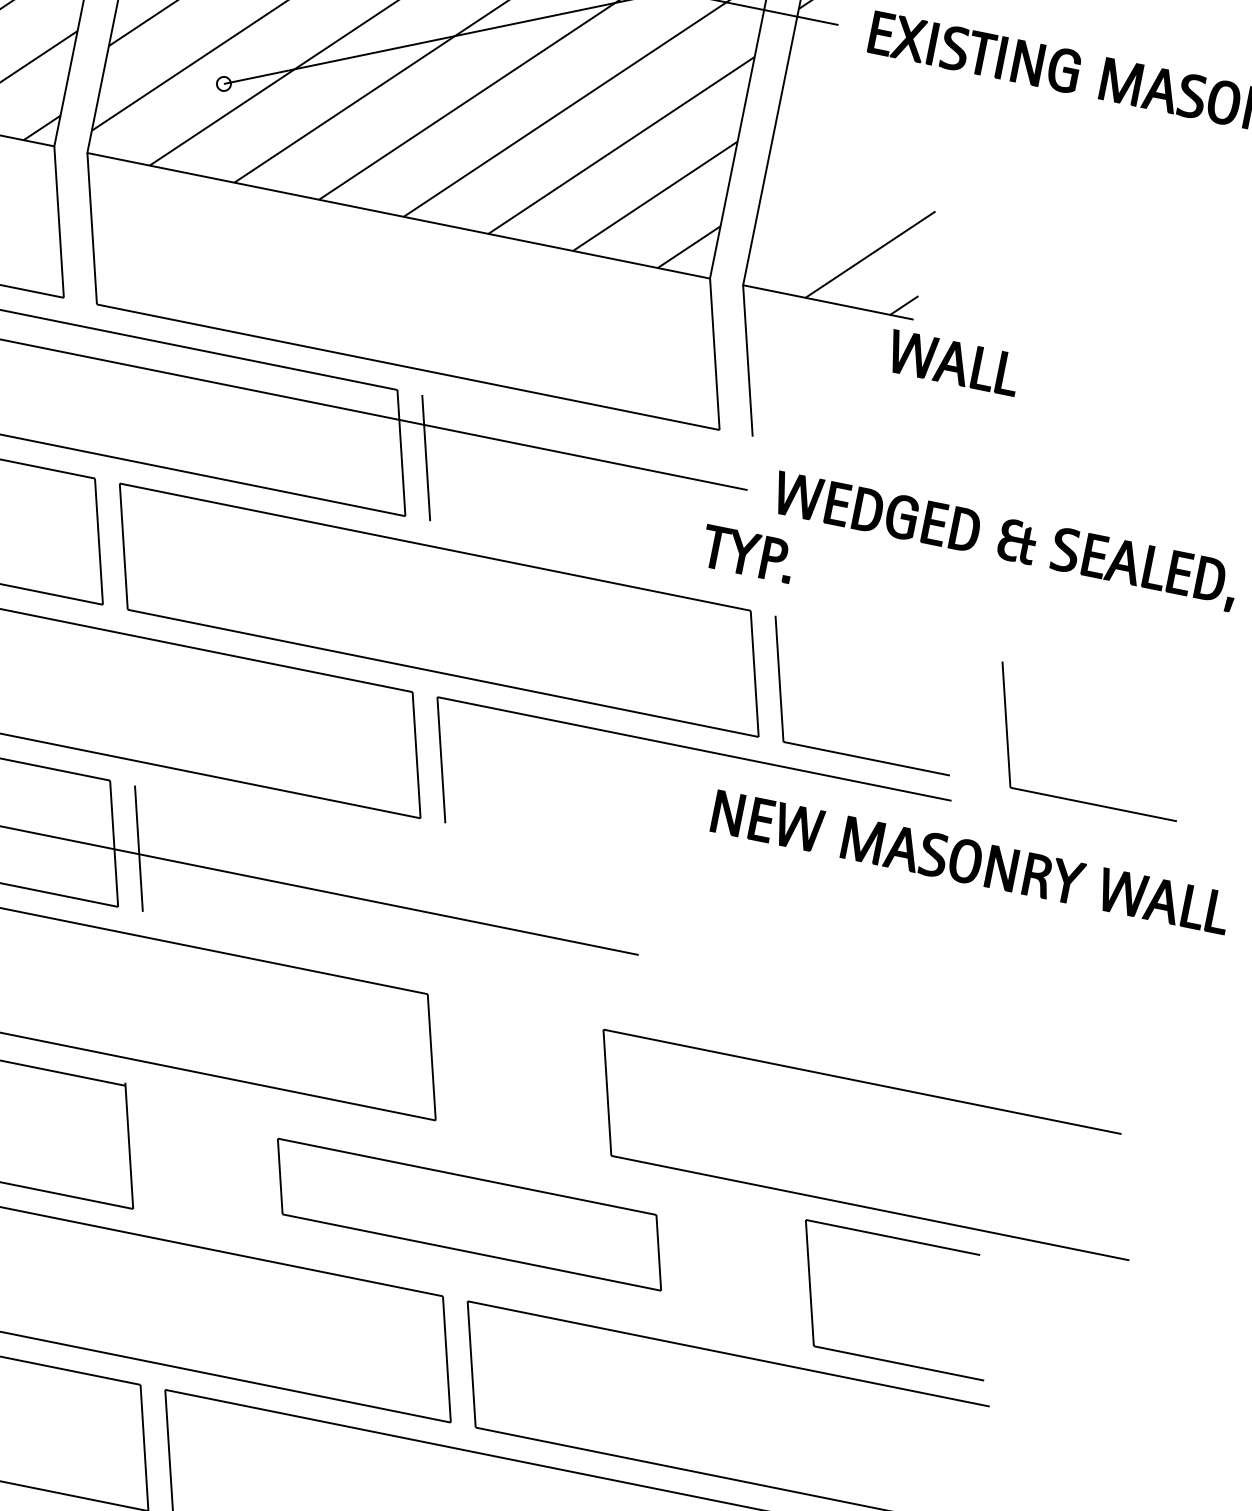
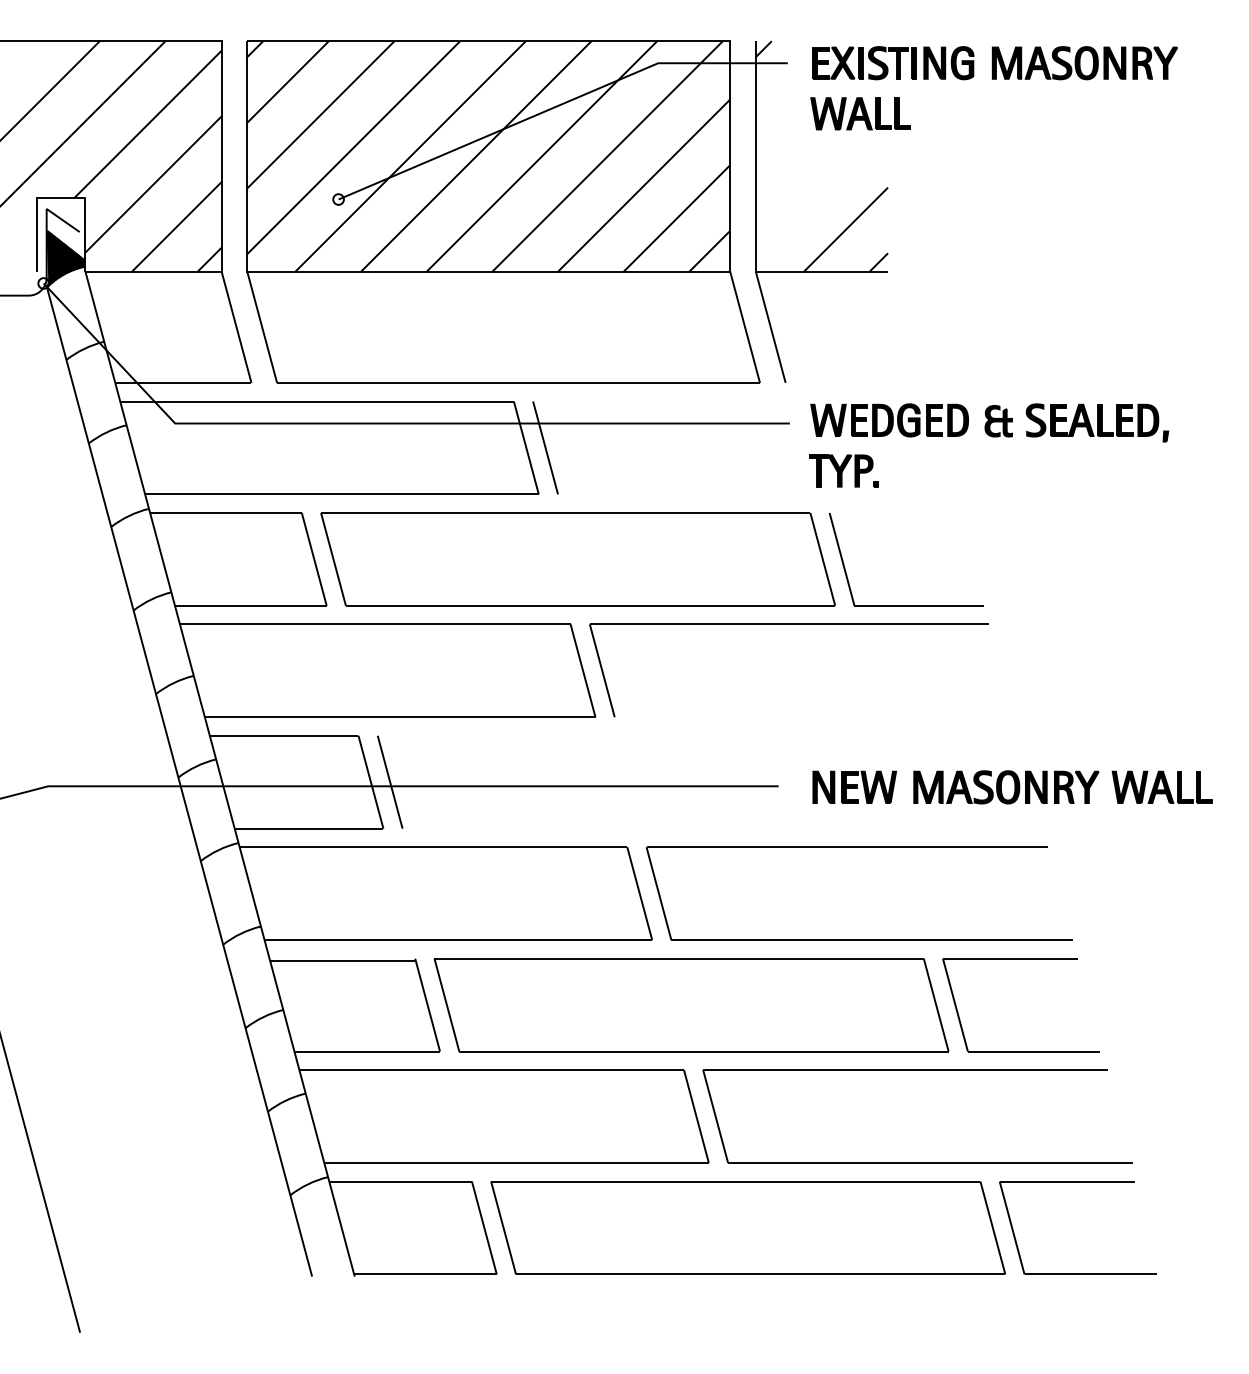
part: (953, 362) -> (860, 113), moved
part: (747, 553) -> (843, 470), moved
part: (1076, 800) -> (1081, 605), removed
part: (971, 862) -> (1012, 787), moved
part: (876, 1085) -> (858, 847), moved
part: (469, 1214) -> (691, 1005), size x1.67

